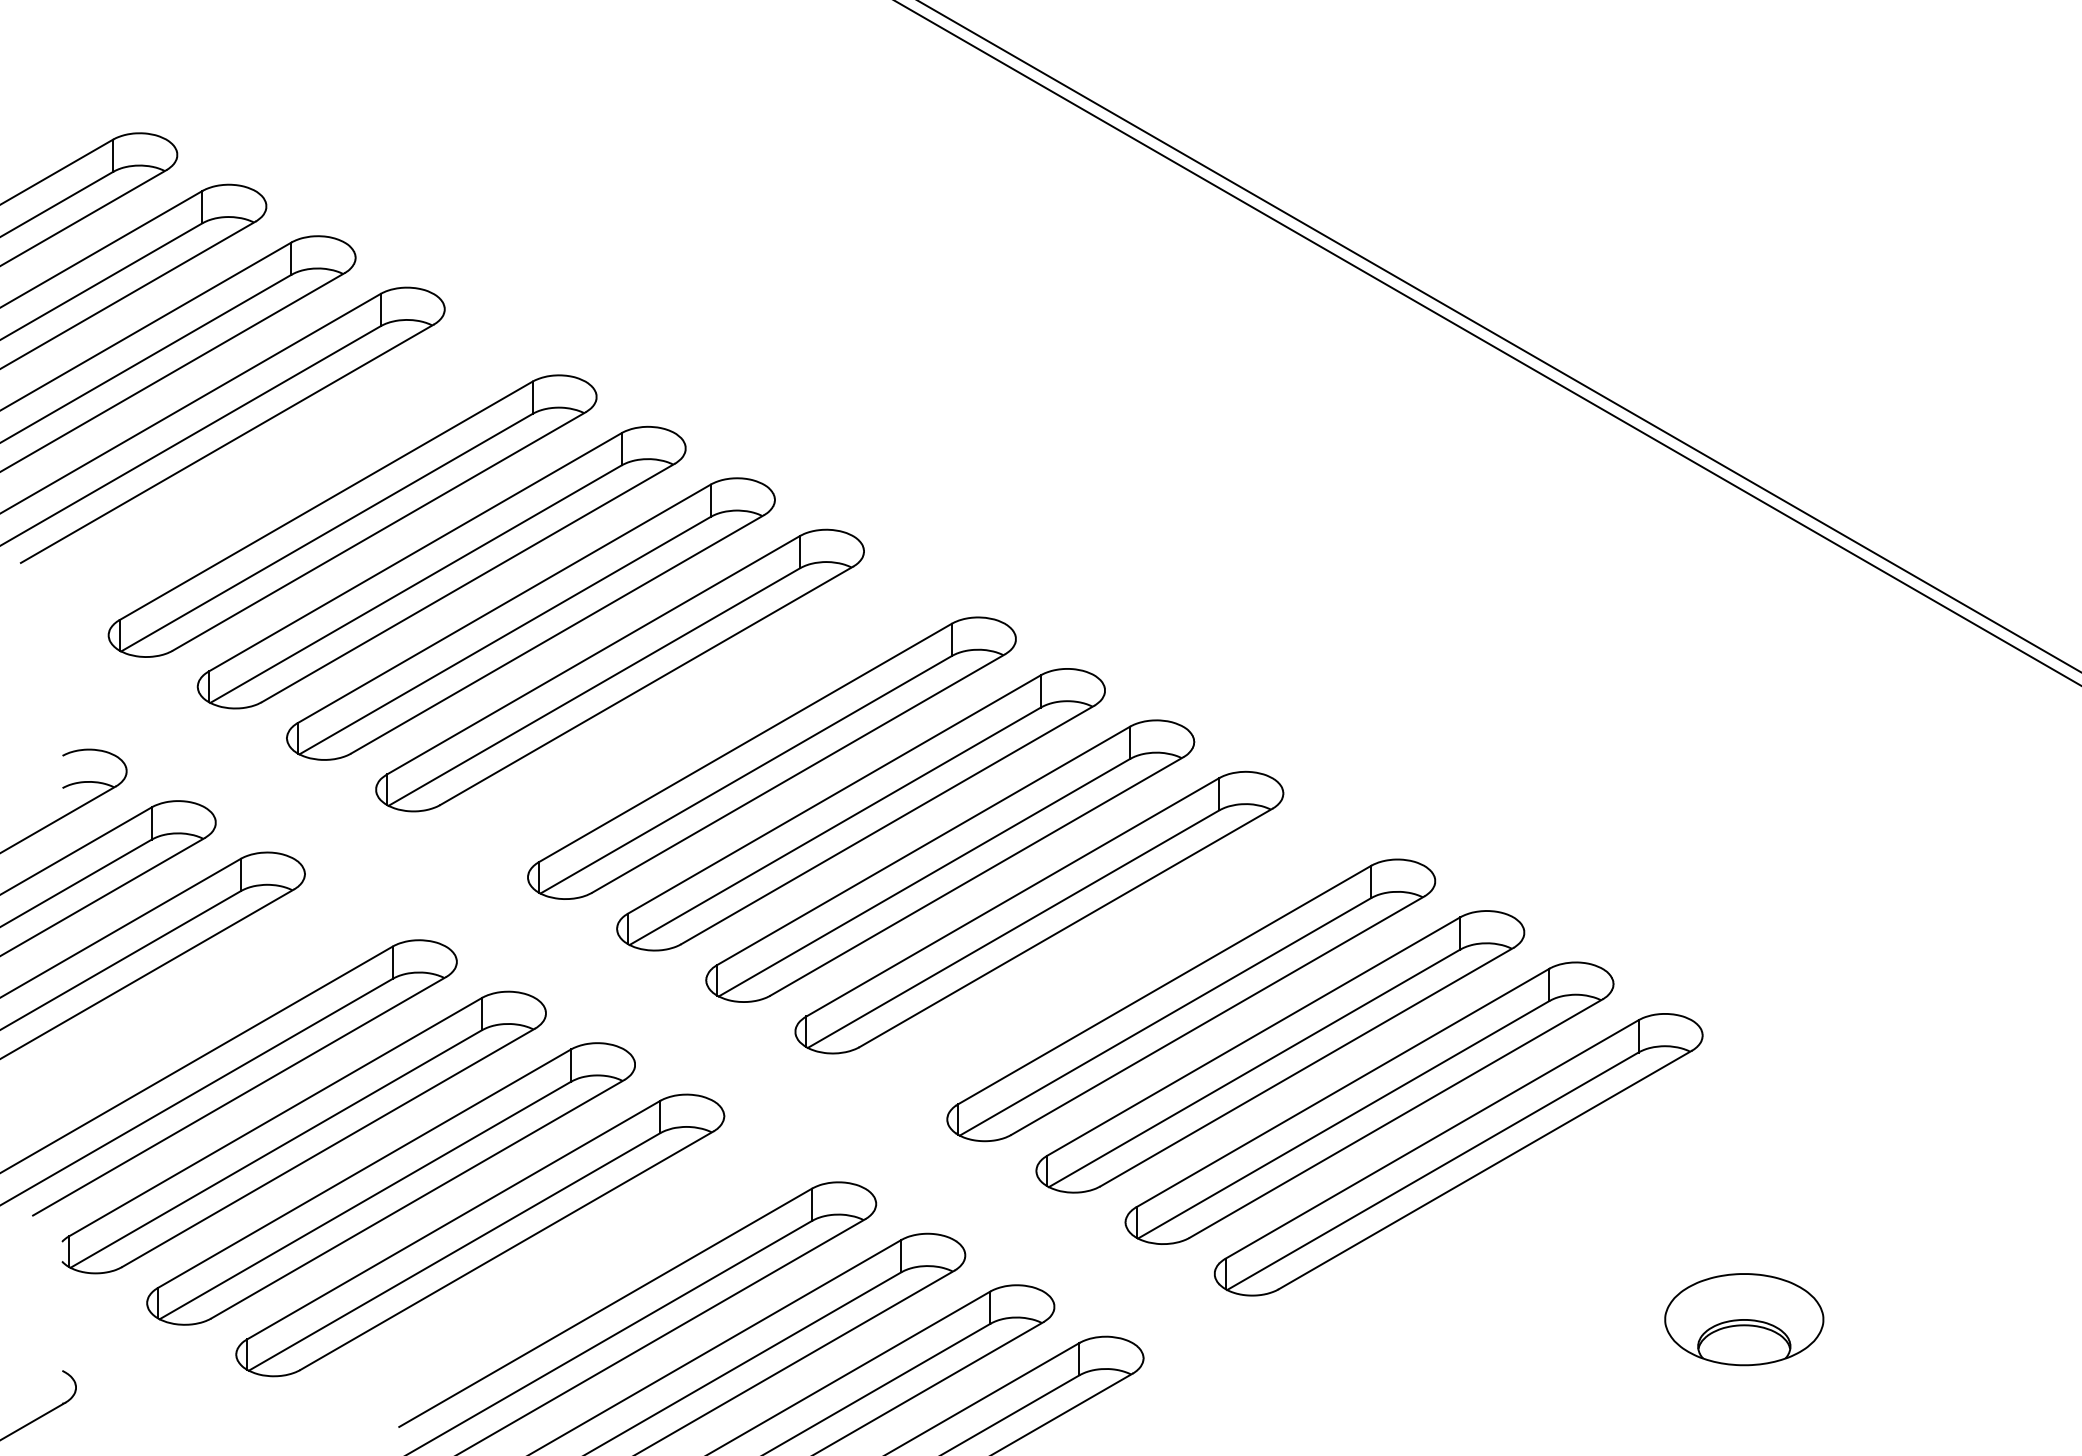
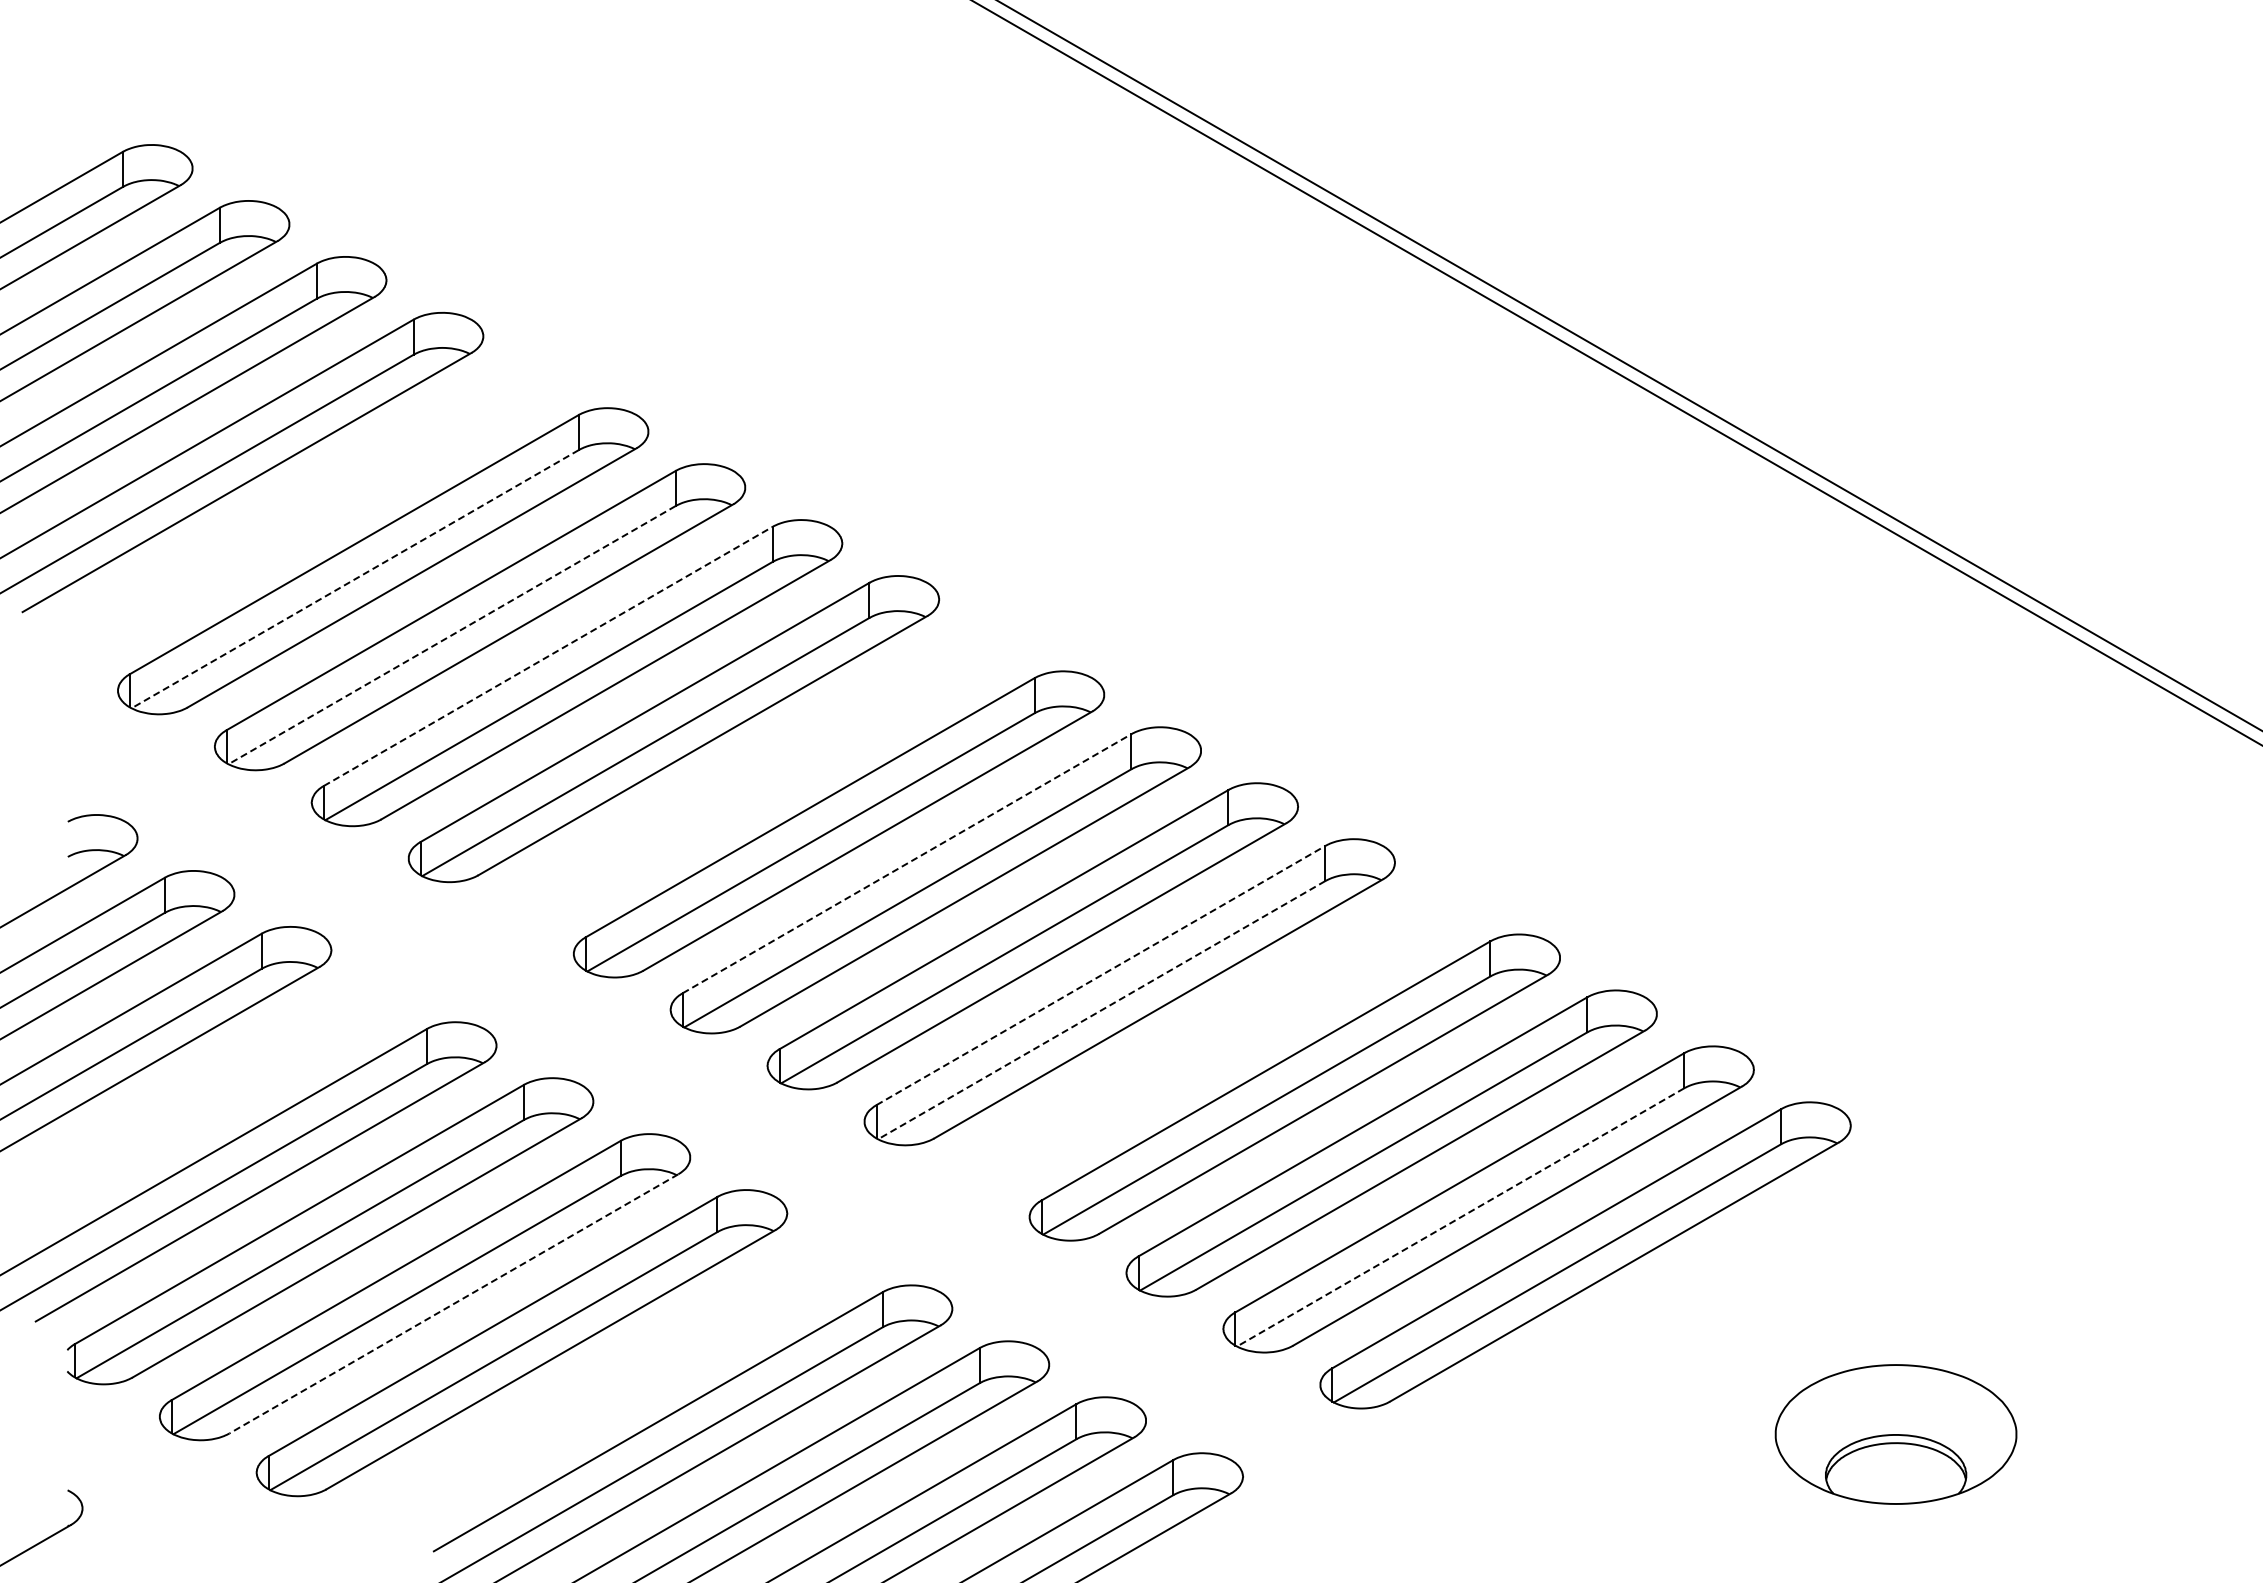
line: (326, 532) -> (354, 579), solid -> dashed
line: (415, 584) -> (451, 635), solid -> dashed
line: (504, 603) -> (548, 656), solid -> dashed
line: (834, 794) -> (907, 863), solid -> dashed
line: (1013, 897) -> (1101, 975), solid -> dashed
line: (1013, 929) -> (1101, 1010), solid -> dashed
line: (1343, 1119) -> (1460, 1217), solid -> dashed
line: (417, 1199) -> (453, 1304), solid -> dashed
part: (1743, 1319) -> (1895, 1434), size x1.4

